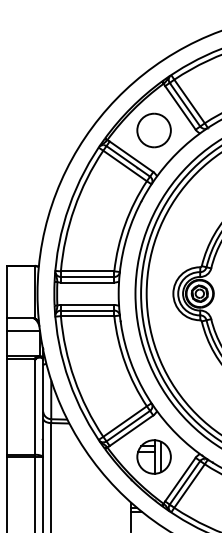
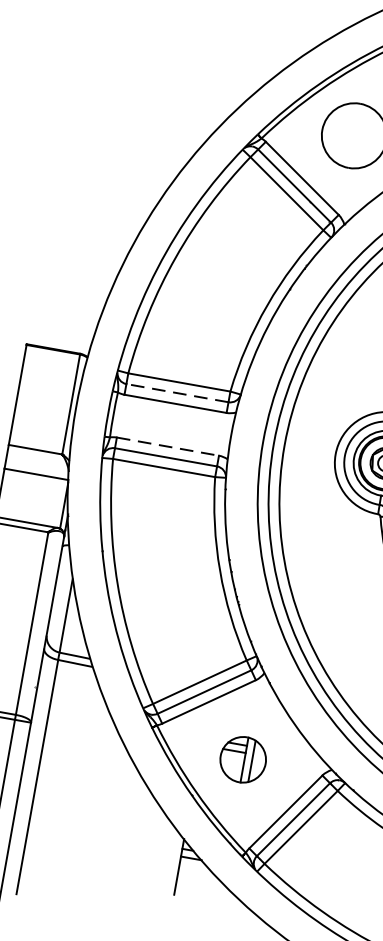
line: (87, 276) -> (177, 392), solid -> dashed
line: (87, 304) -> (167, 445), solid -> dashed
part: (153, 456) -> (242, 758), size x0.7

